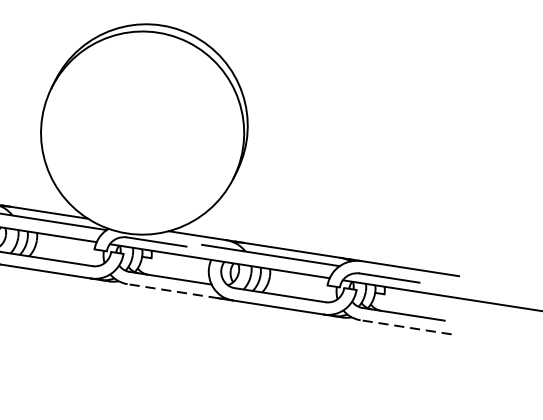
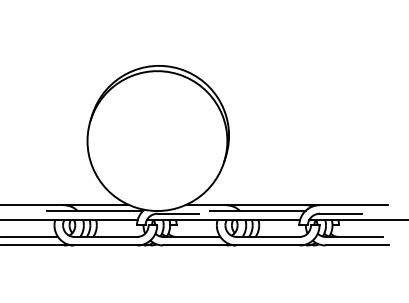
line: (172, 291) -> (194, 245), dashed -> solid
line: (406, 327) -> (357, 245), dashed -> solid

